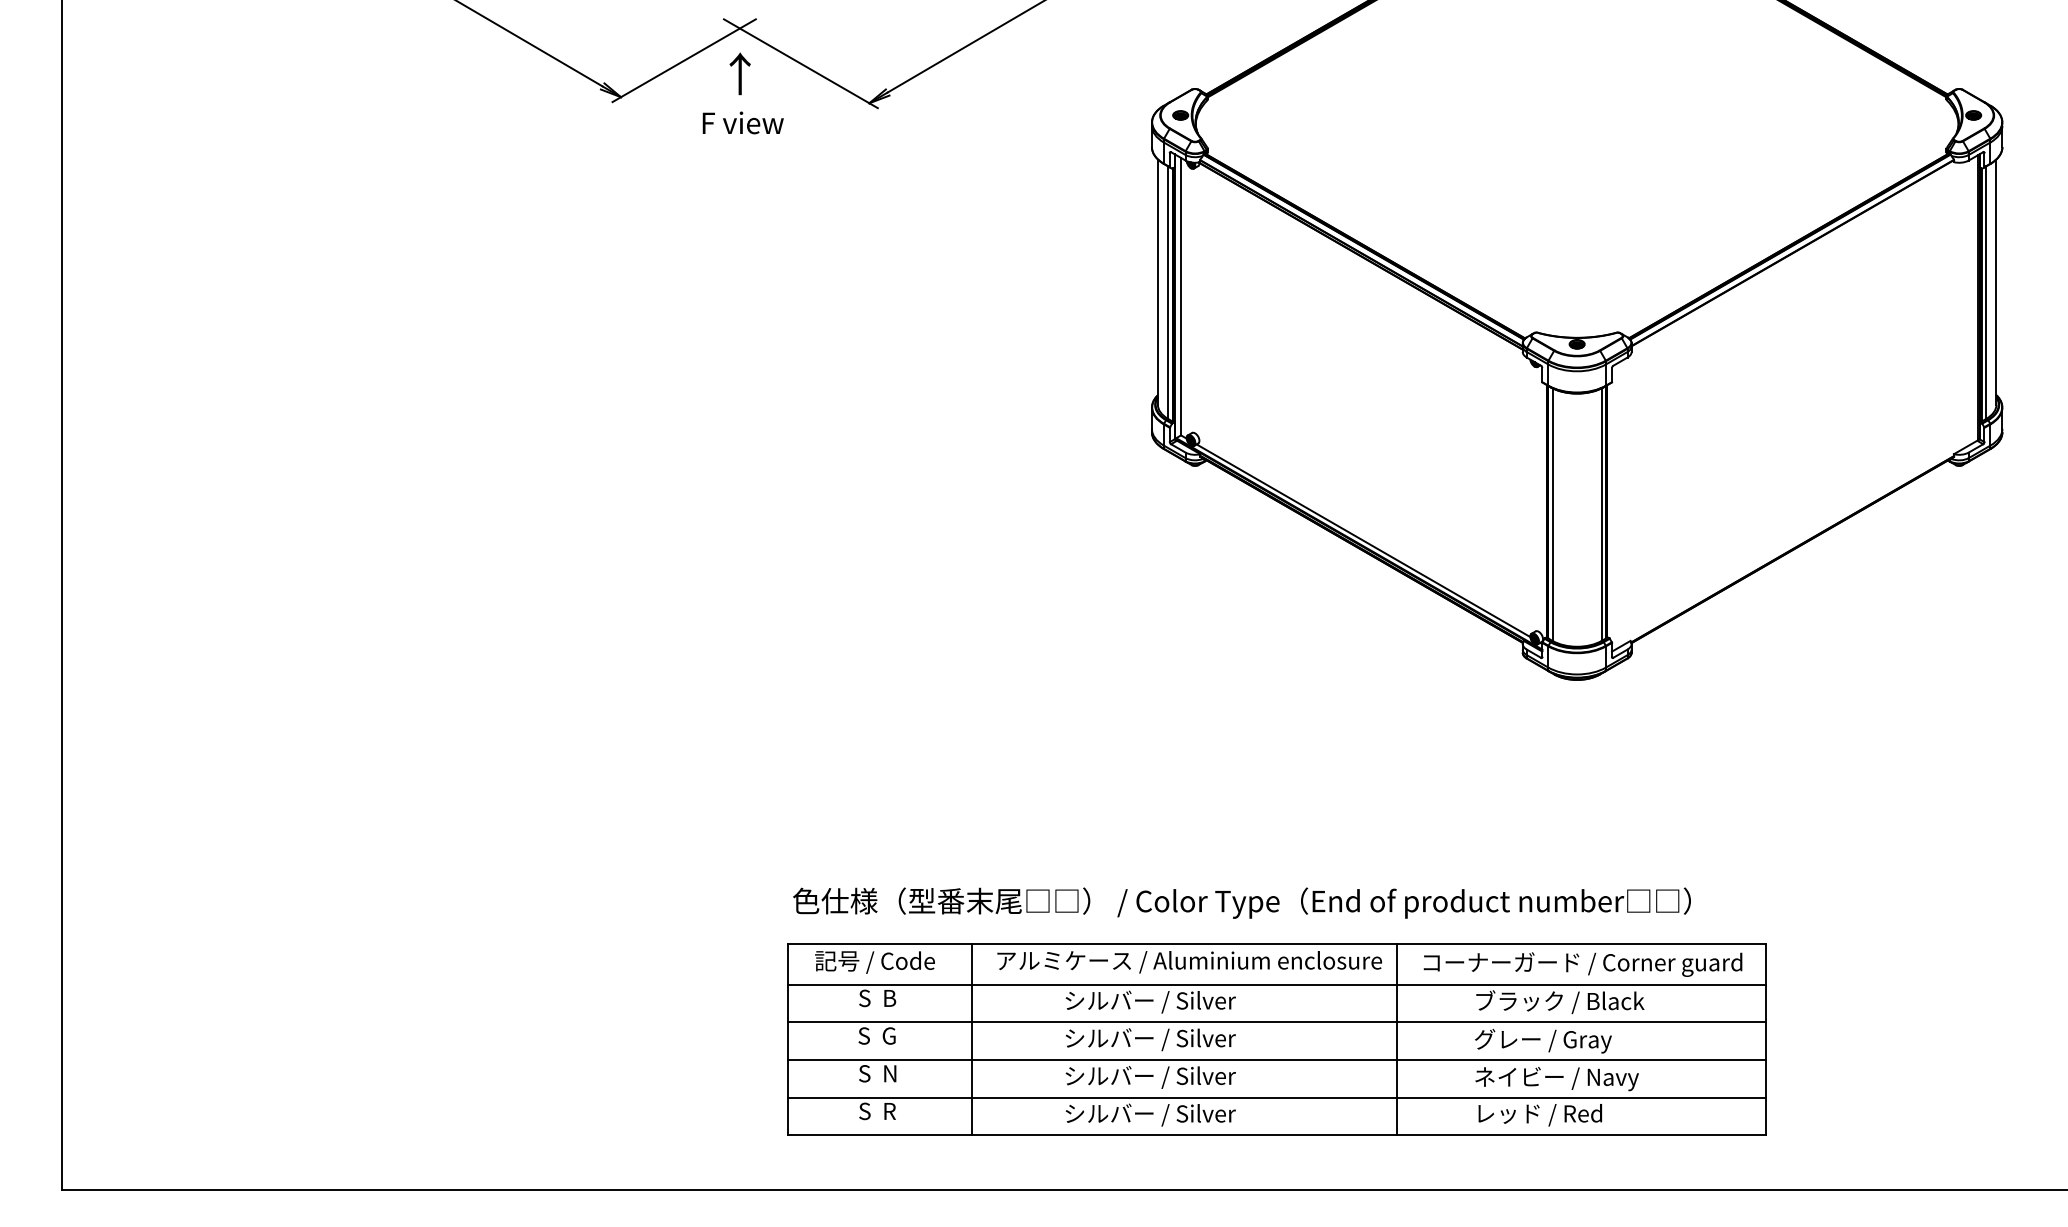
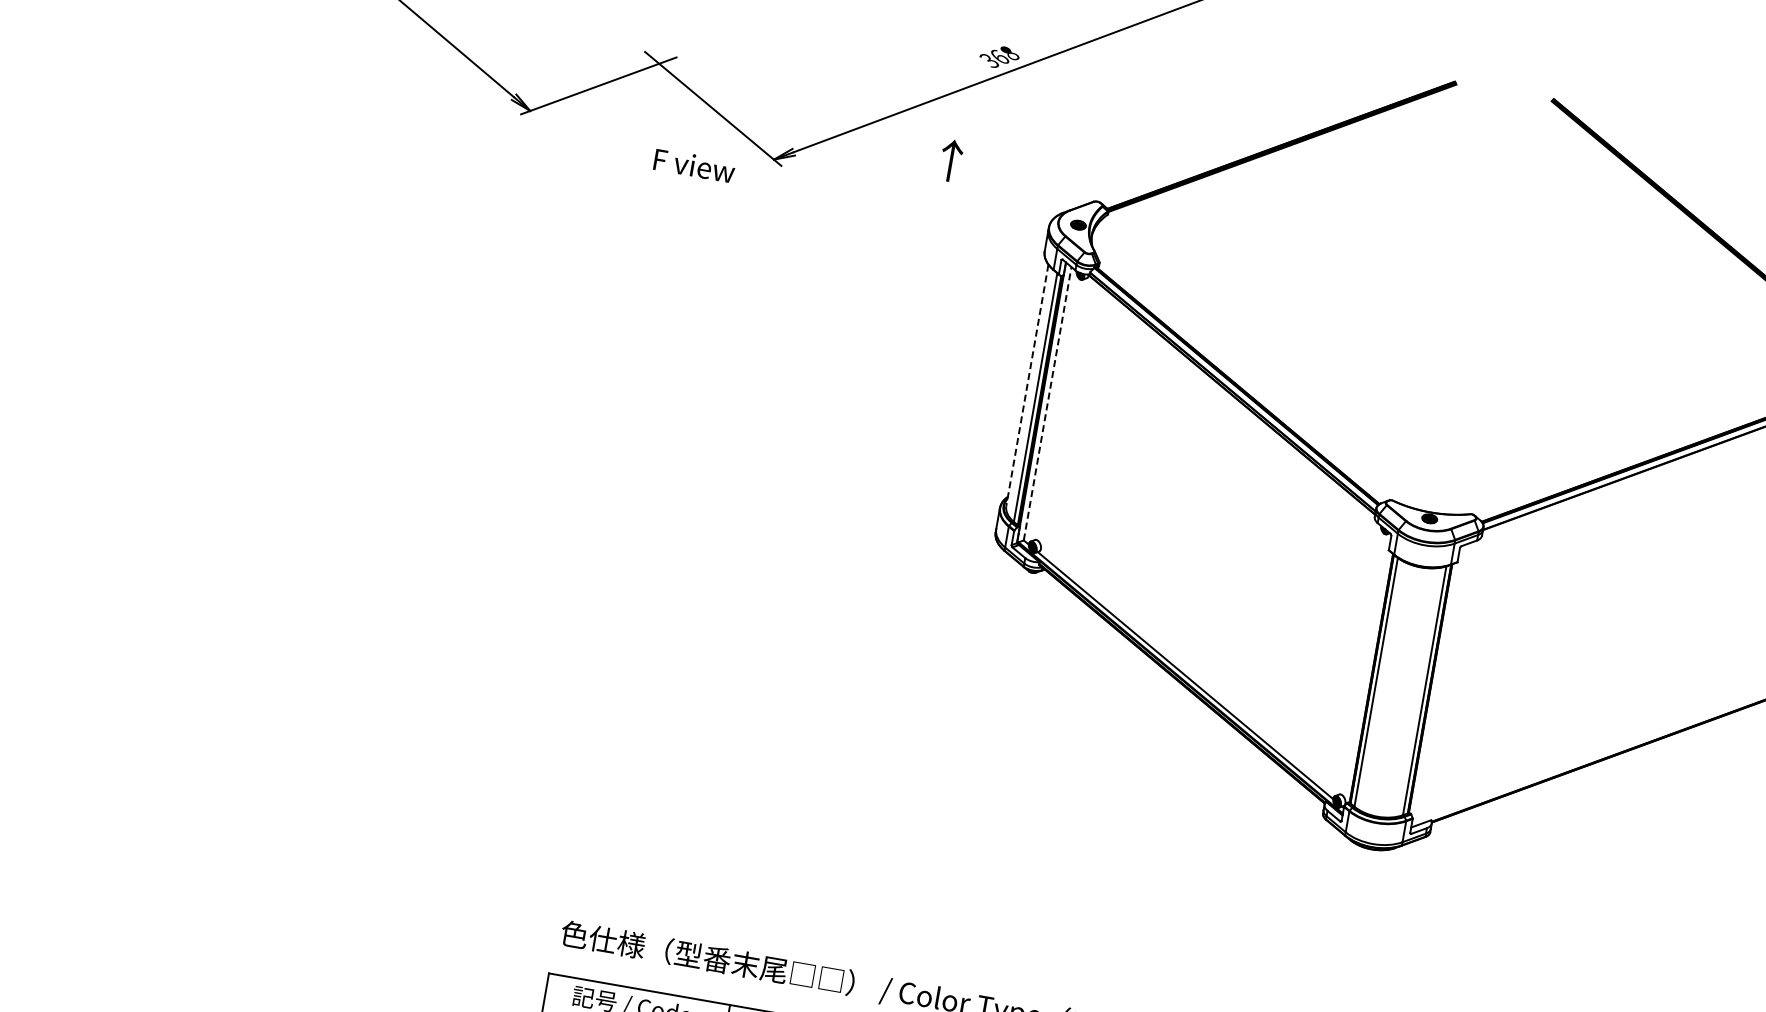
text: (739, 73) -> (950, 160), moved
text: (742, 122) -> (693, 165), moved
line: (1157, 282) -> (1026, 385), solid -> dashed
line: (1181, 296) -> (1048, 403), solid -> dashed

